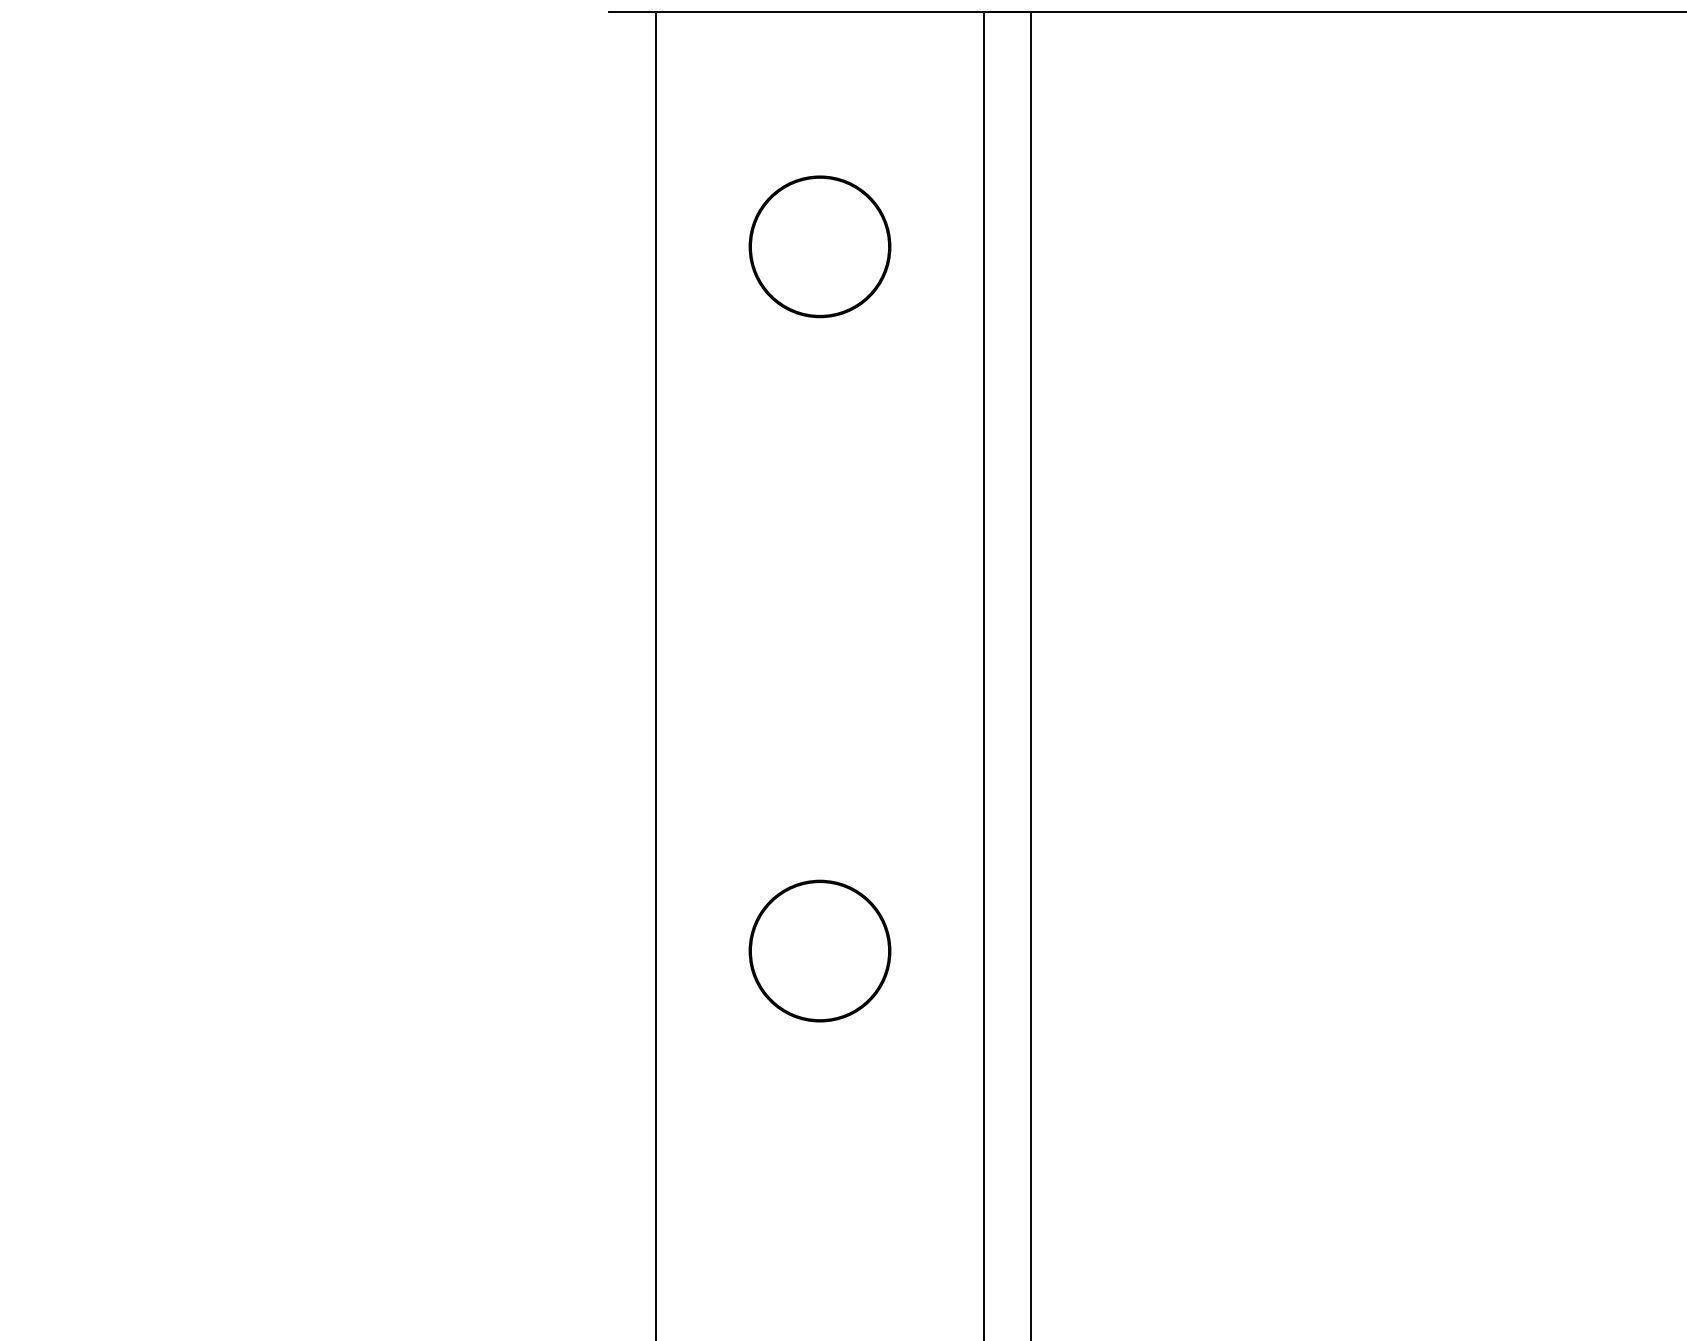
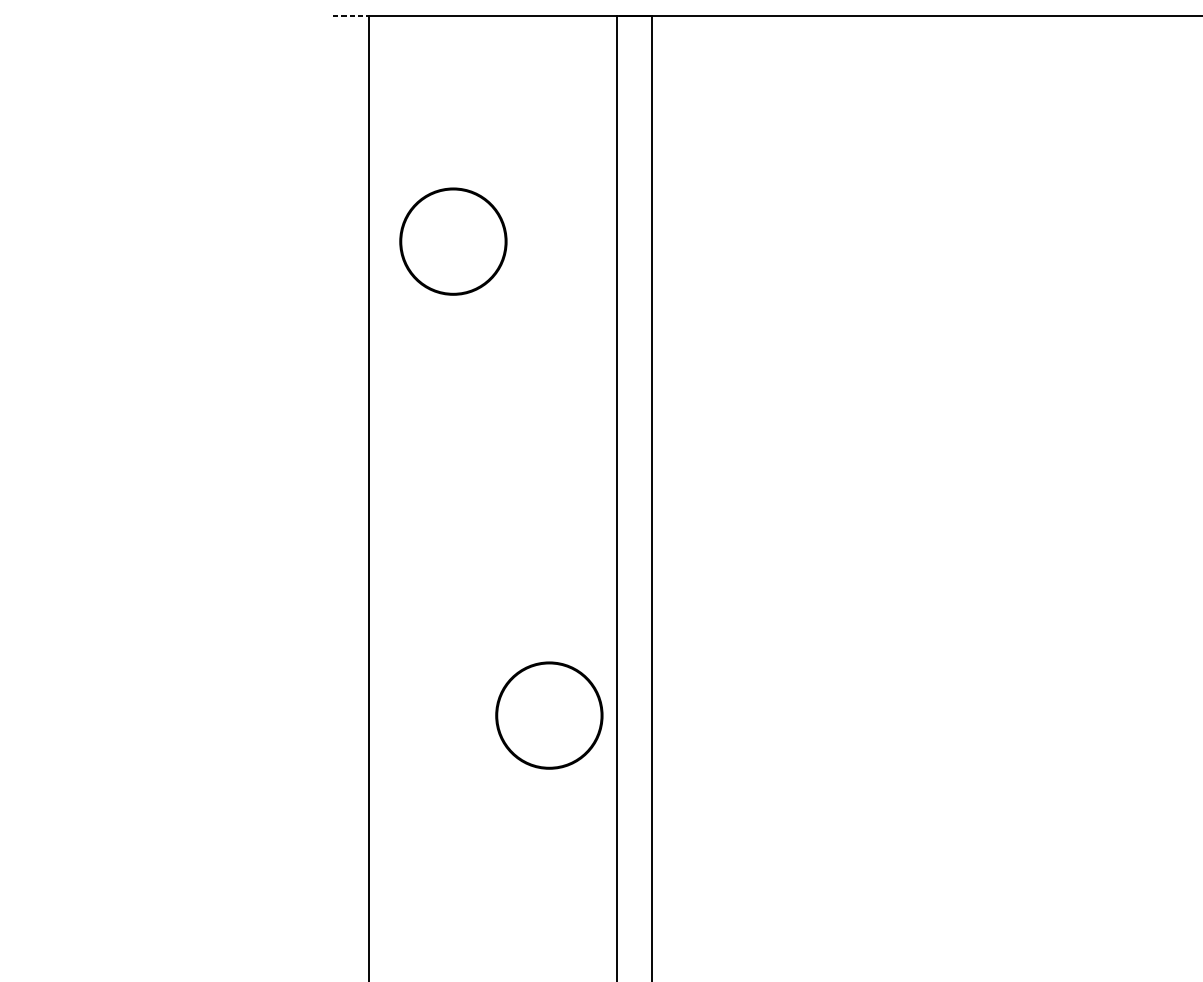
line: (632, 12) -> (351, 16), solid -> dashed
part: (819, 246) -> (453, 241), moved
part: (819, 950) -> (548, 715), moved

